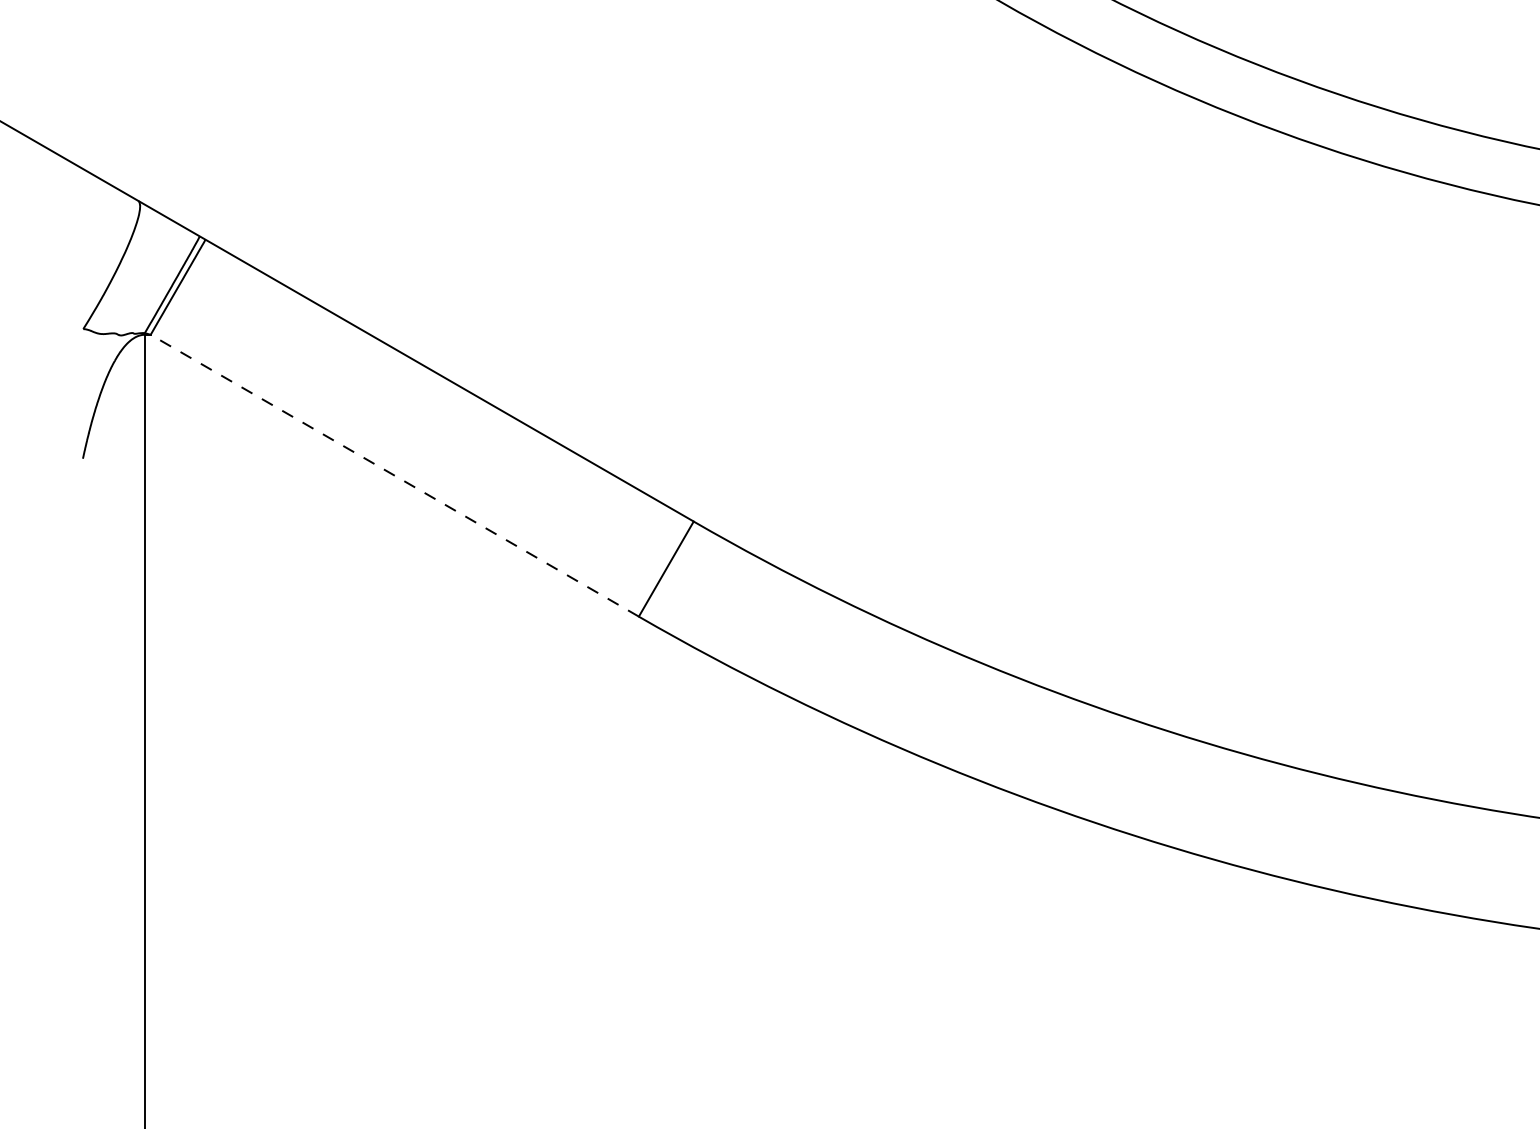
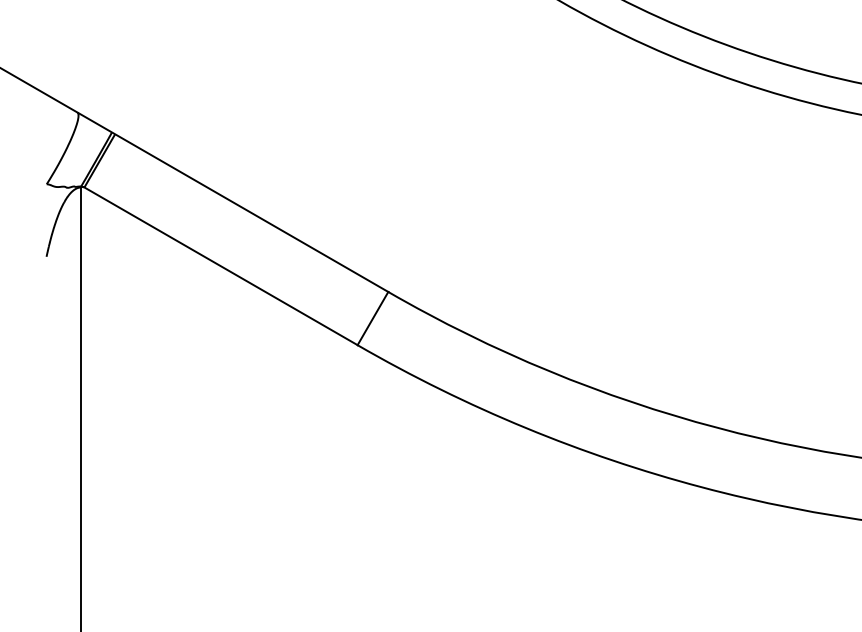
line: (395, 476) -> (221, 266), dashed -> solid

